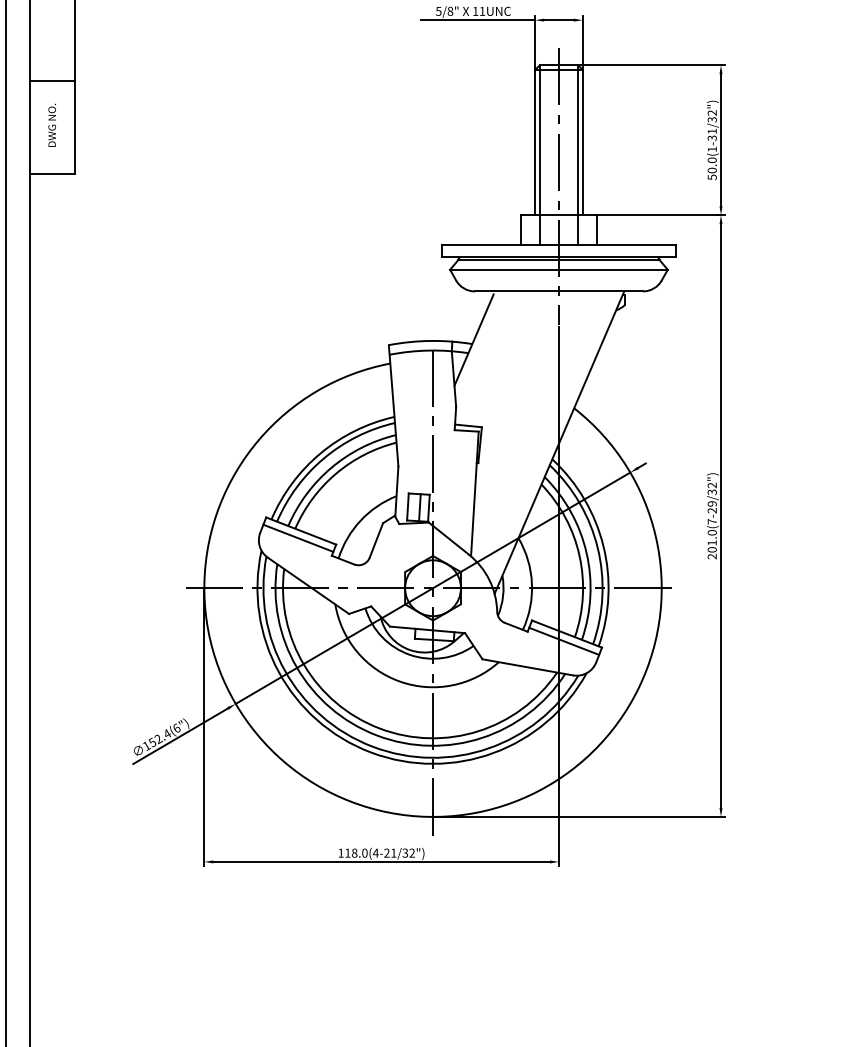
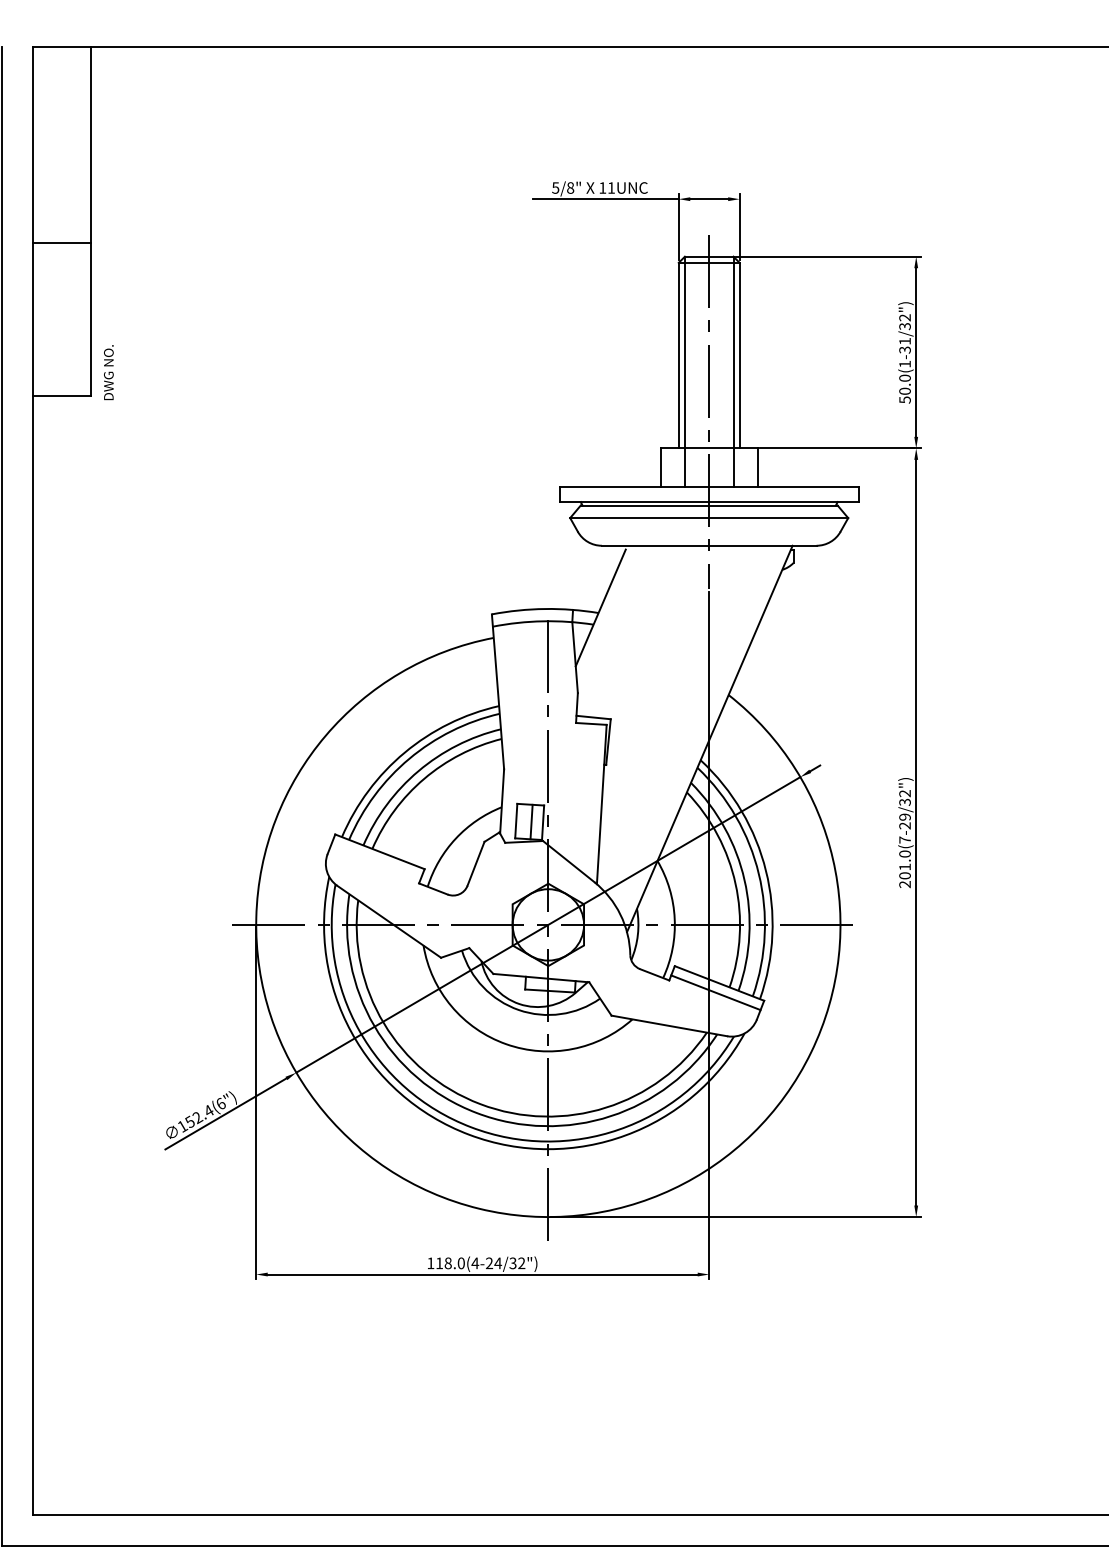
line: (51, 80) -> (61, 242), moved
text: (51, 125) -> (108, 372), moved
line: (298, 537) -> (376, 860), removed
text: (394, 853) -> (498, 1263), 118.0(4-21/32") -> 118.0(4-24/32")

